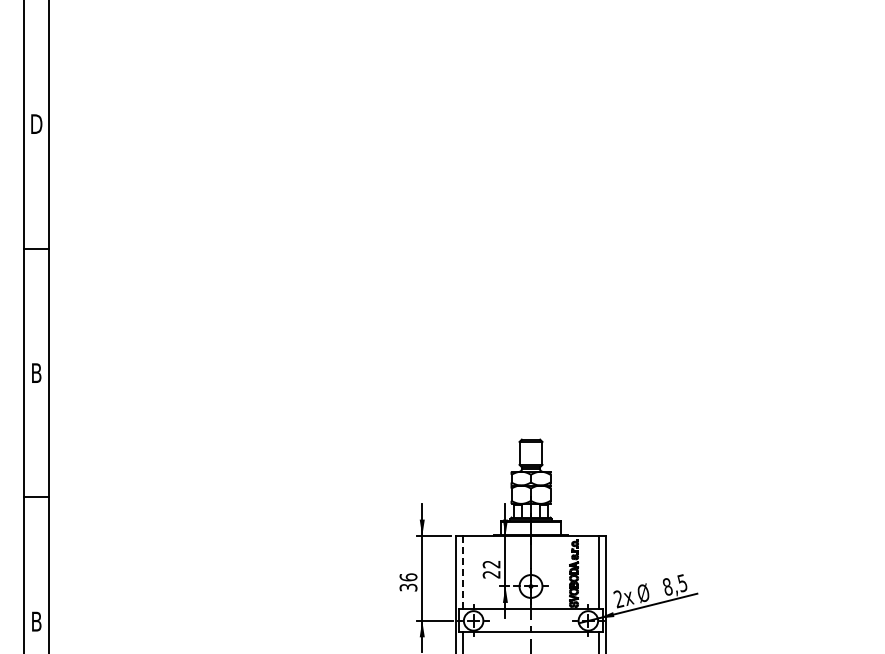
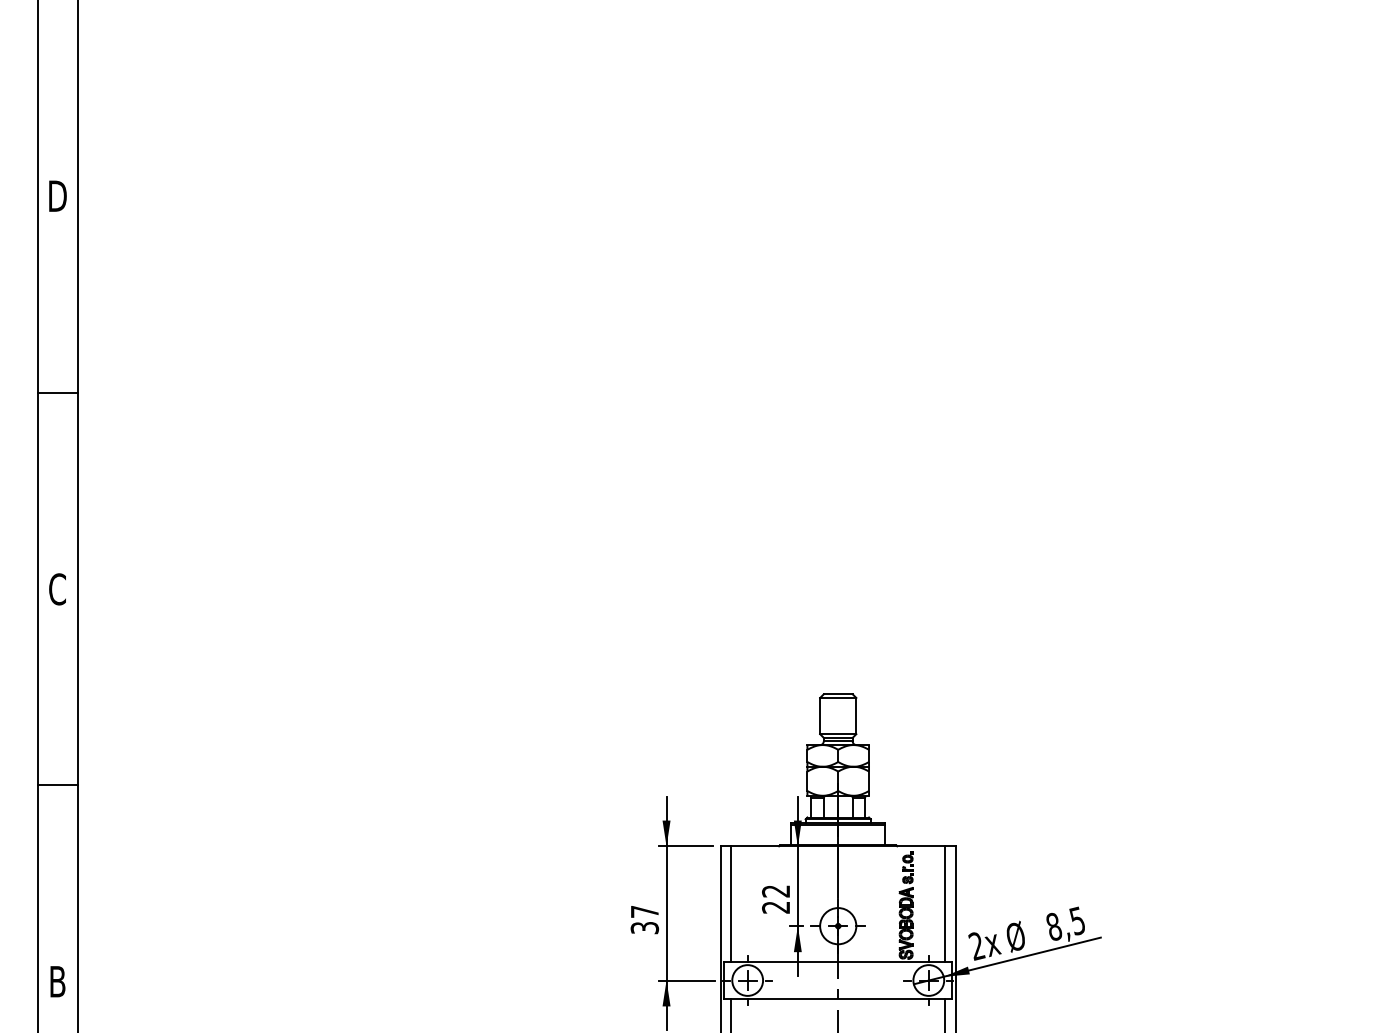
text: (36, 373) -> (57, 589), B -> C
line: (463, 572) -> (731, 904), dashed -> solid
text: (408, 577) -> (644, 911), 36 -> 37

